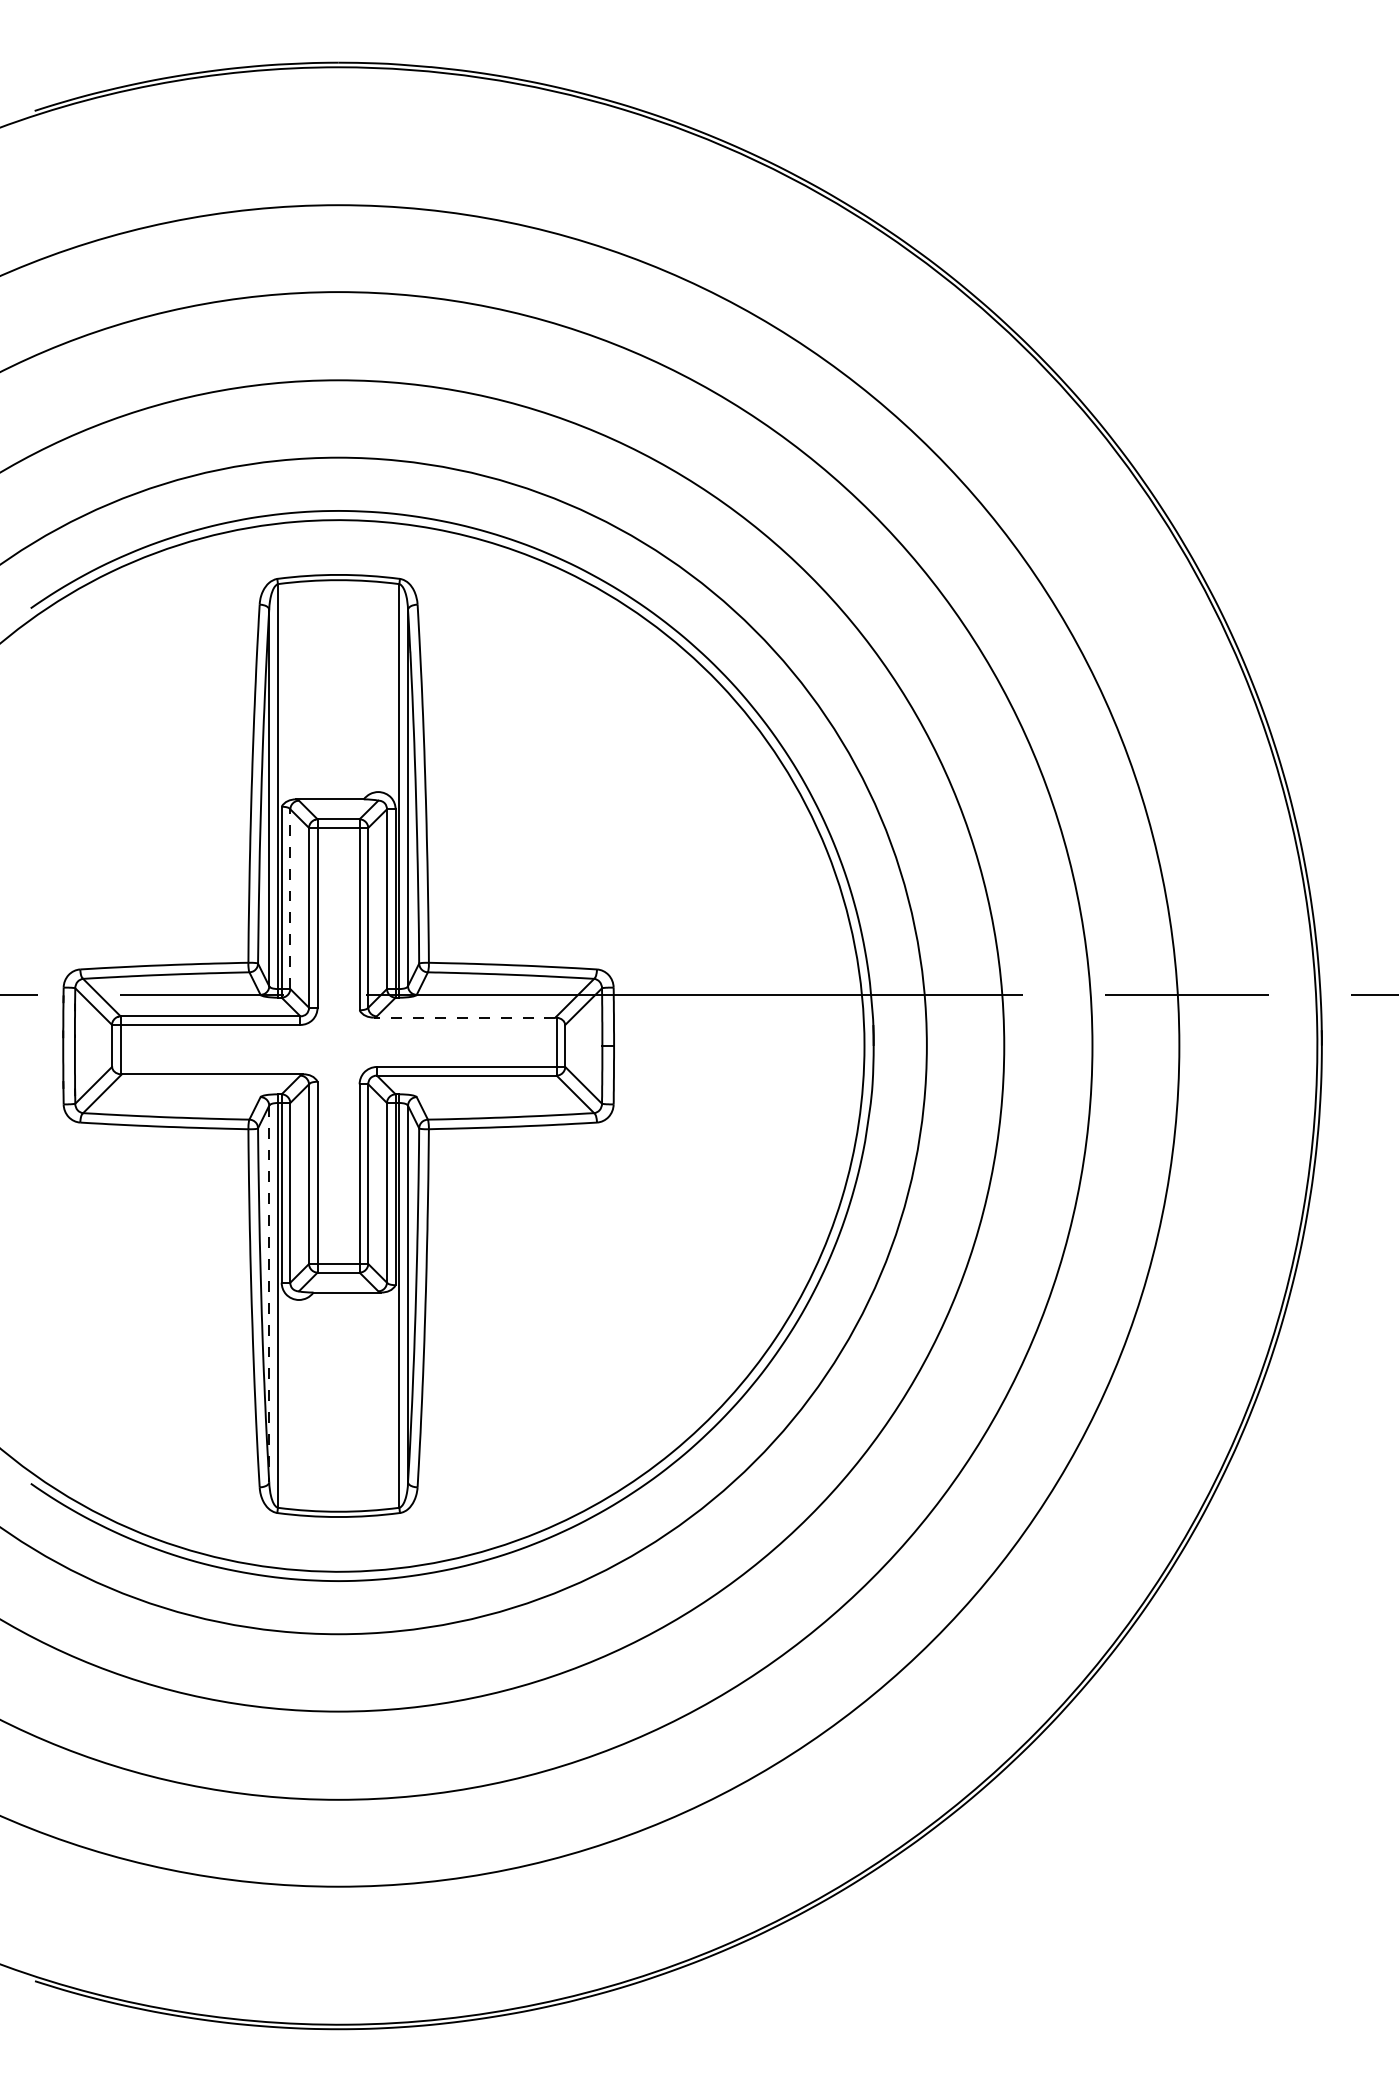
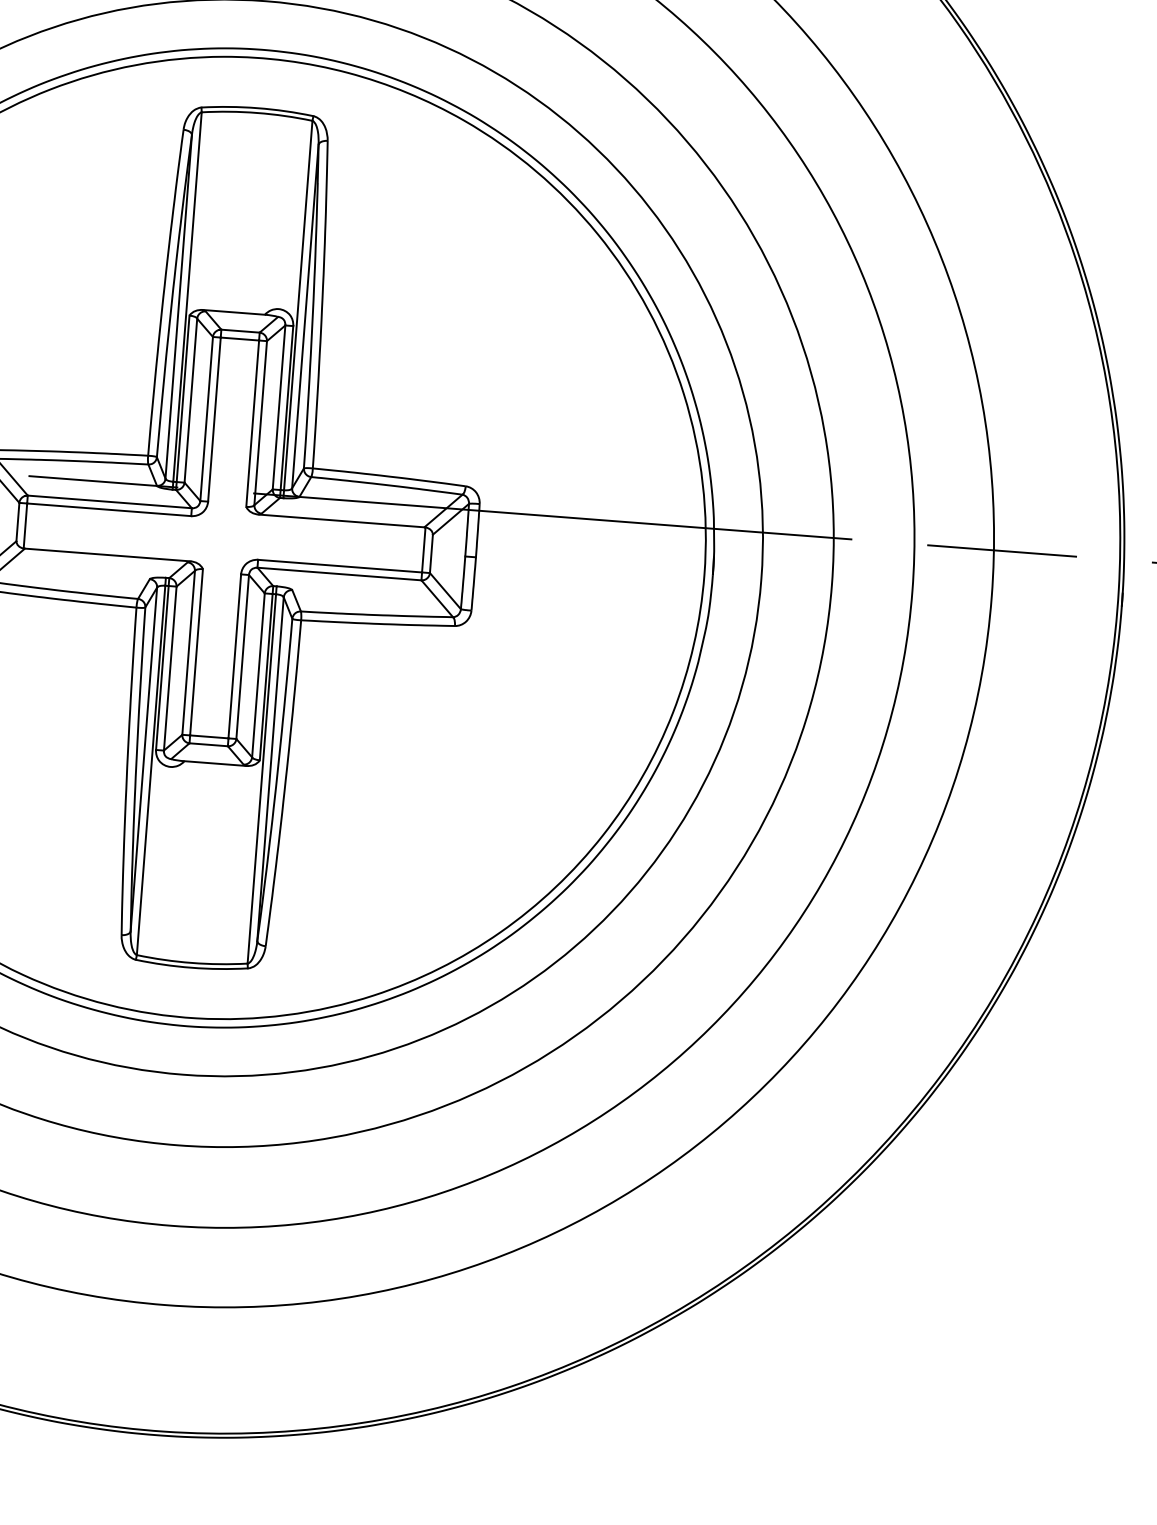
line: (290, 899) -> (191, 400), dashed -> solid
line: (464, 1017) -> (341, 520), dashed -> solid
line: (269, 1294) -> (144, 759), dashed -> solid

